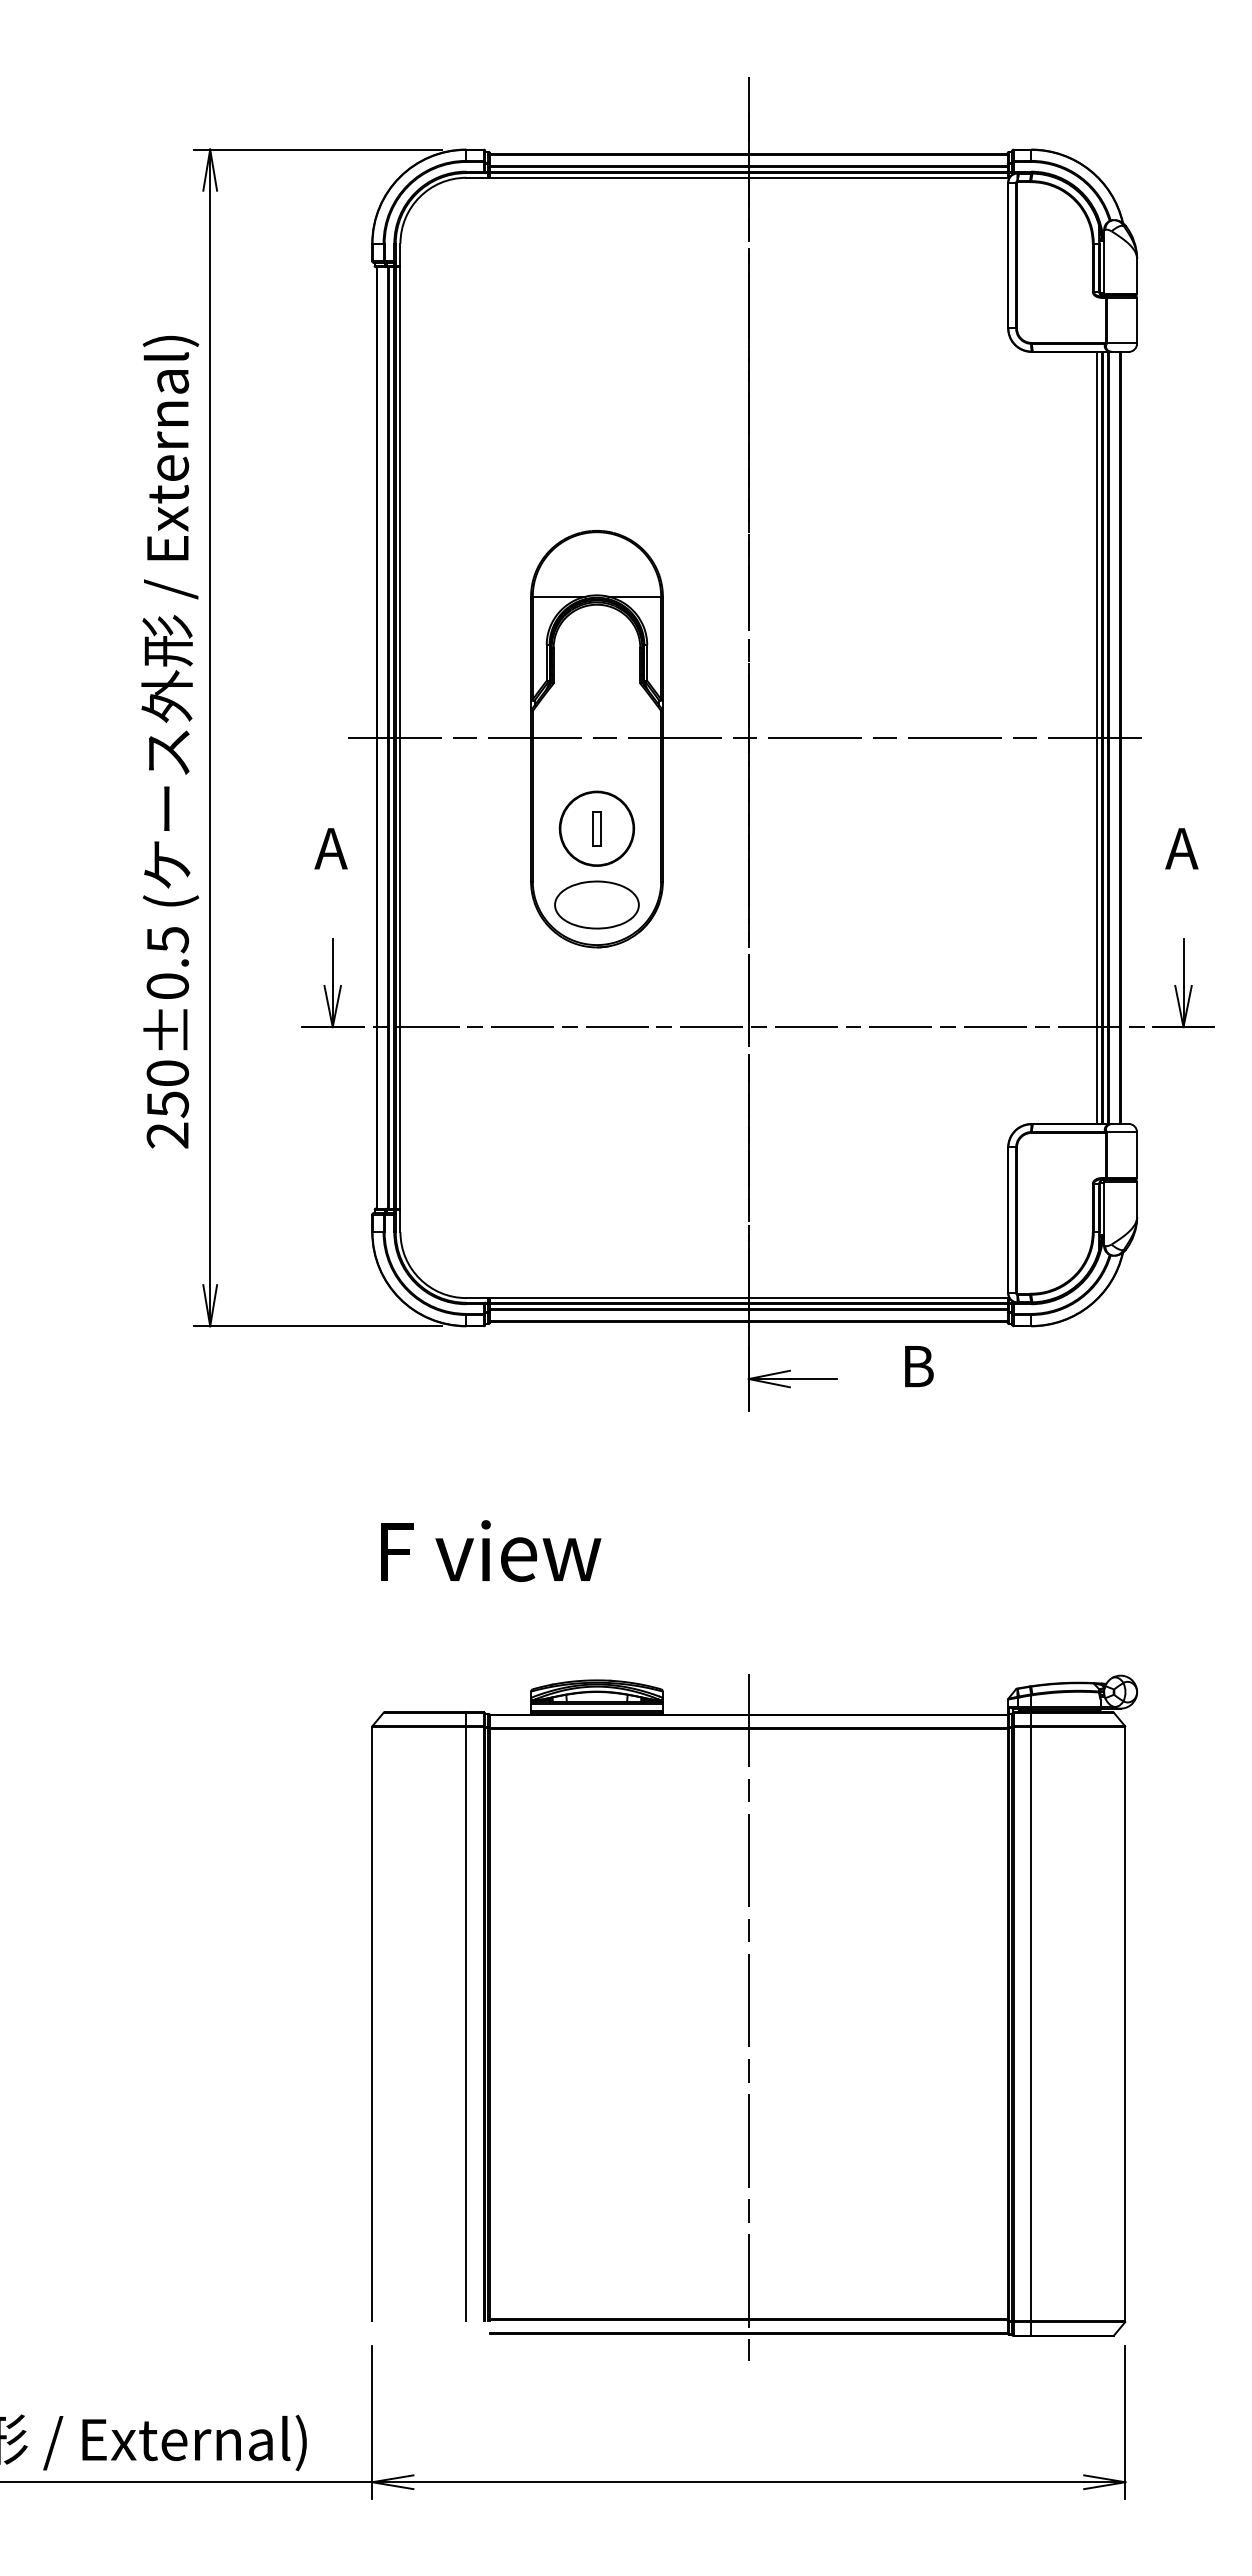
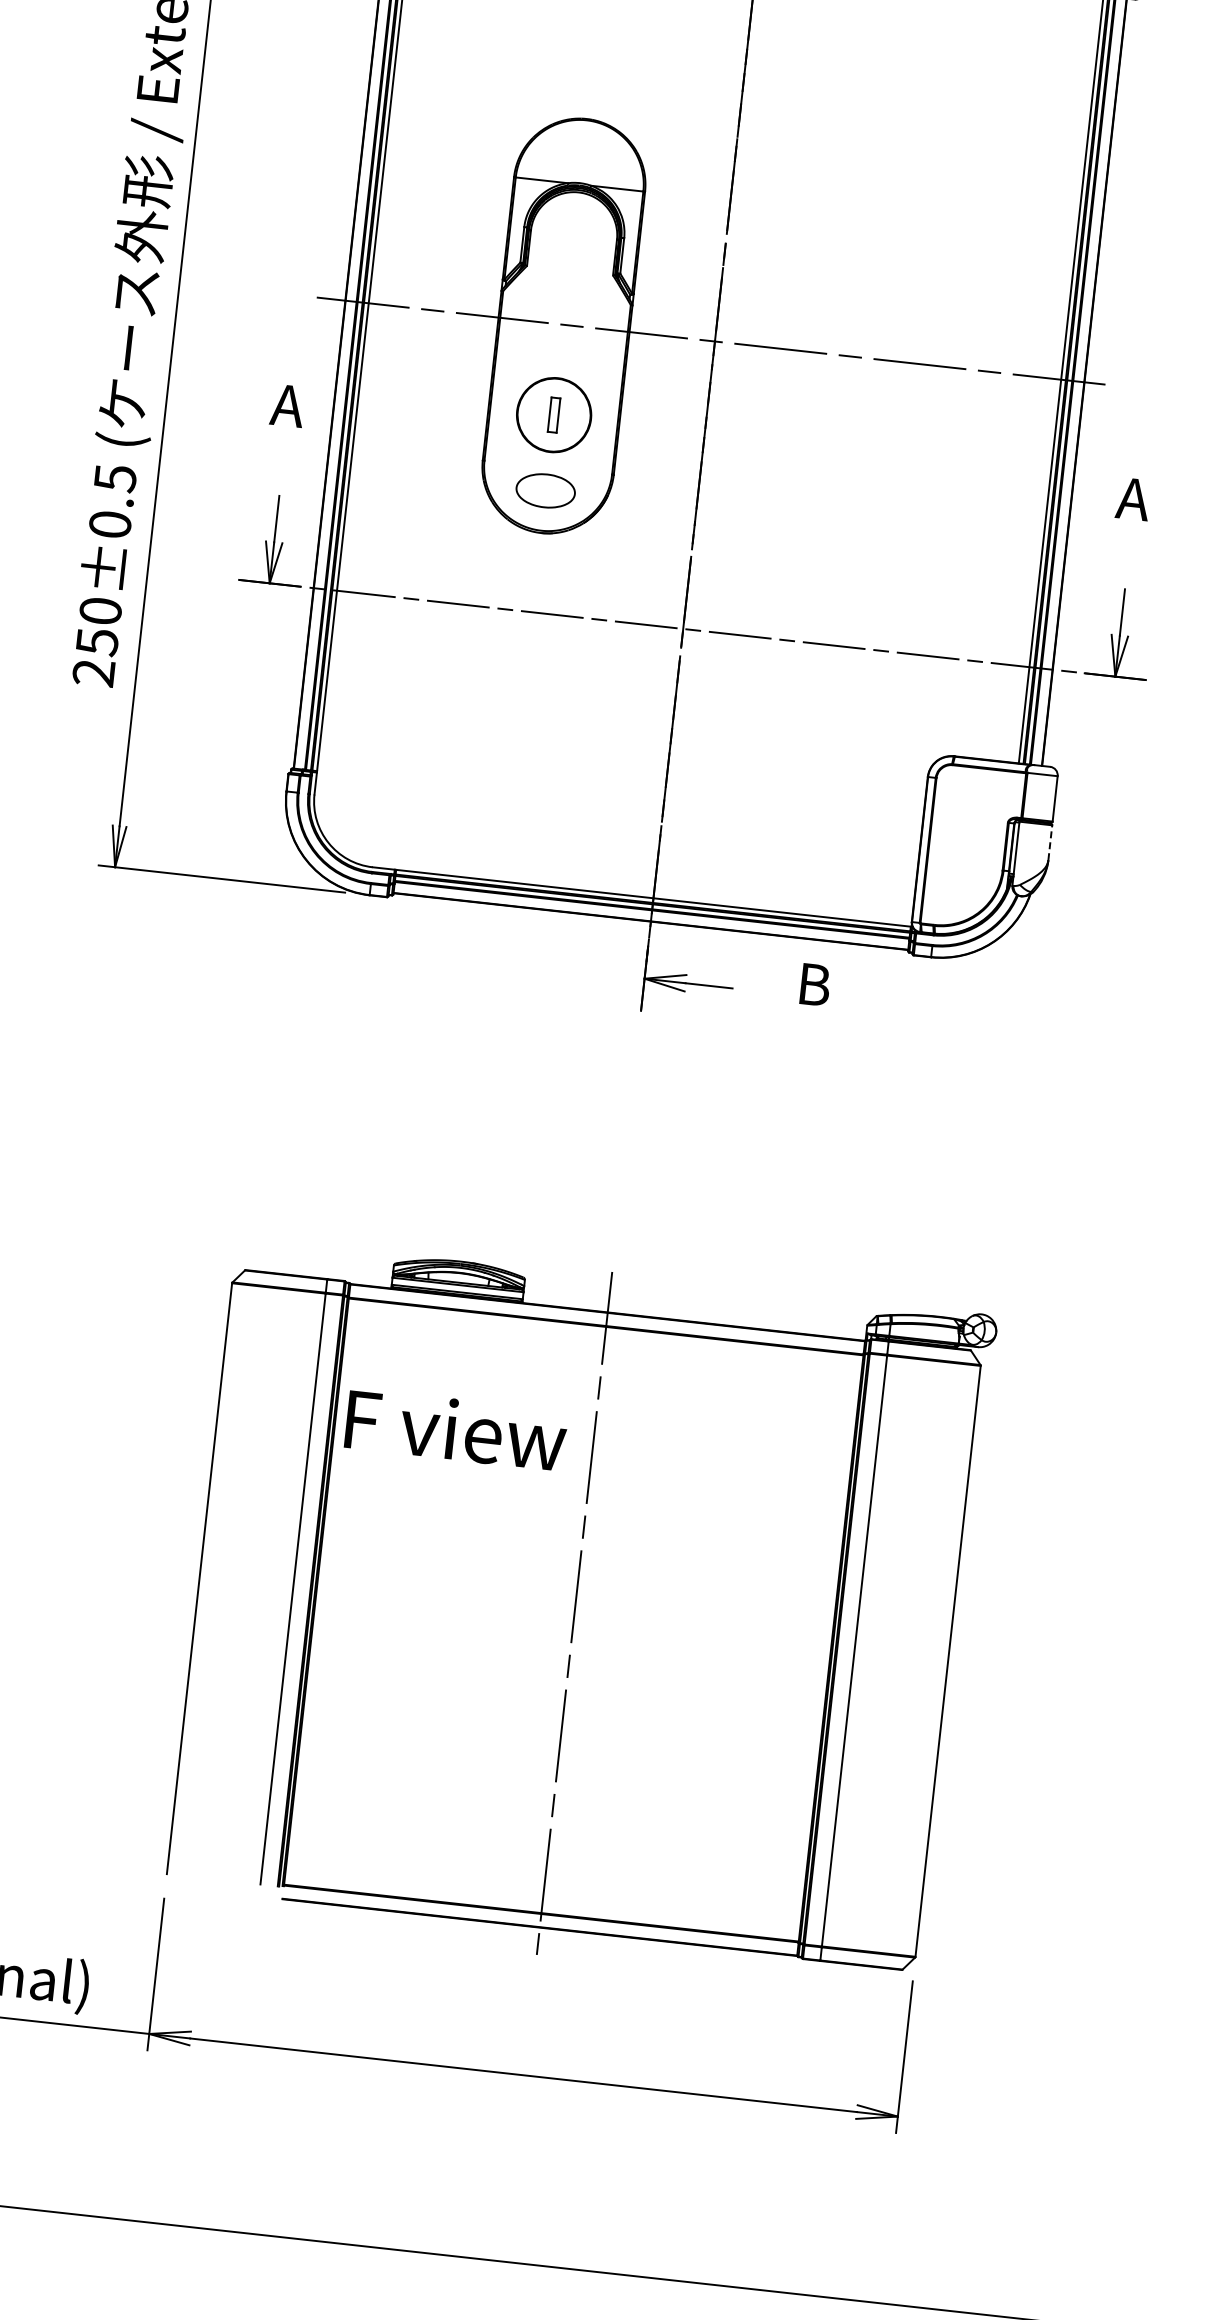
part: (596, 904) -> (545, 490), size x0.7
line: (1137, 1199) -> (1050, 842), solid -> dashed
text: (491, 1550) -> (456, 1429), moved

